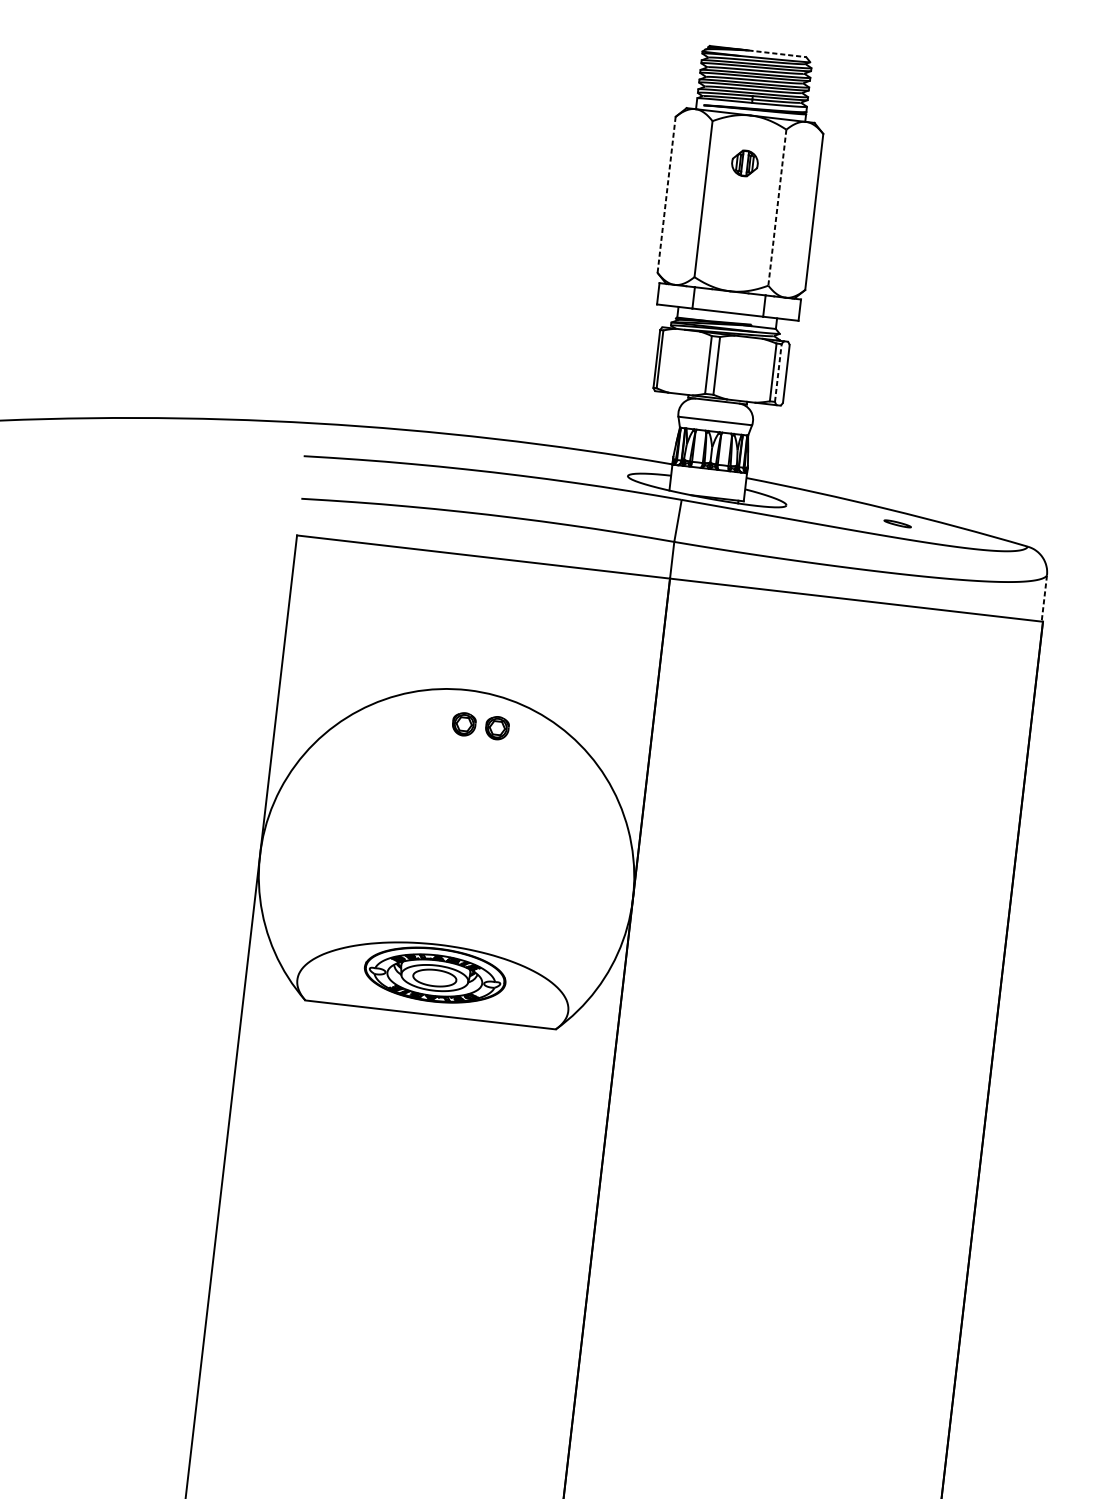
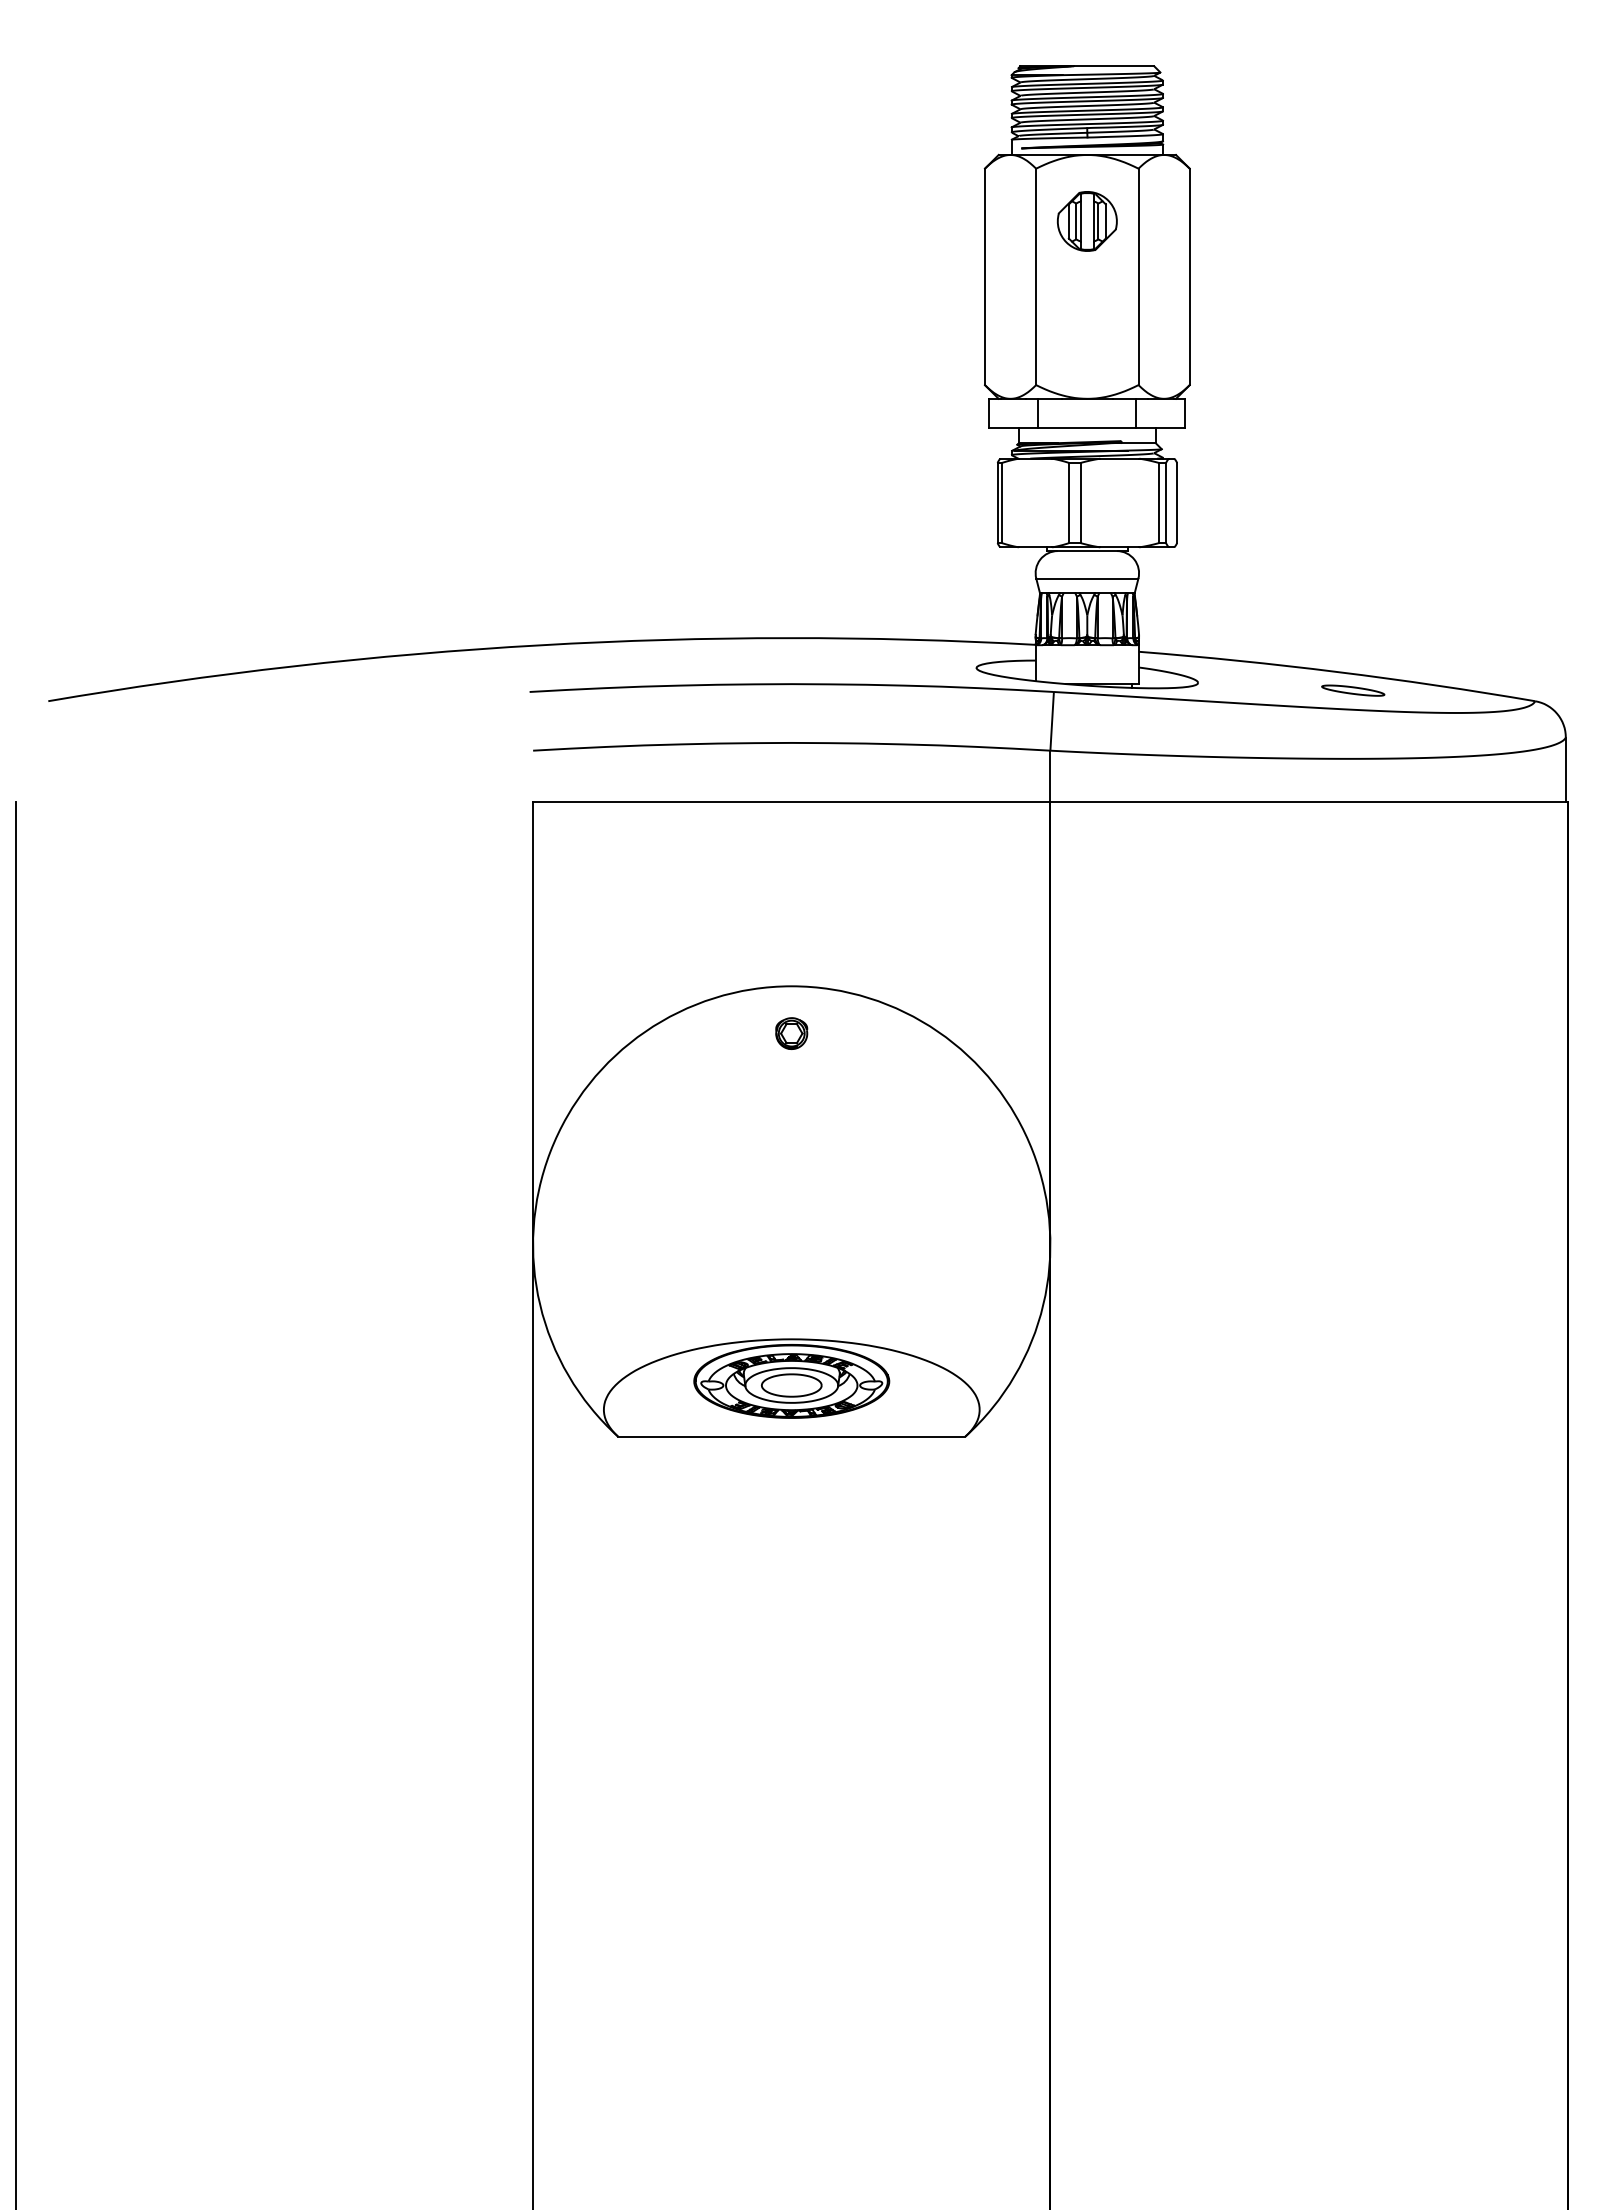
line: (777, 53) -> (1114, 66), dashed -> solid
part: (744, 163) -> (1086, 221), size x1.67
line: (666, 195) -> (984, 277), dashed -> solid
line: (777, 208) -> (1138, 277), dashed -> solid
line: (778, 372) -> (1166, 502), dashed -> solid
part: (897, 523) -> (1353, 690), size x1.67
line: (1044, 598) -> (1565, 769), dashed -> solid
part: (497, 728) -> (837, 1033), removed

